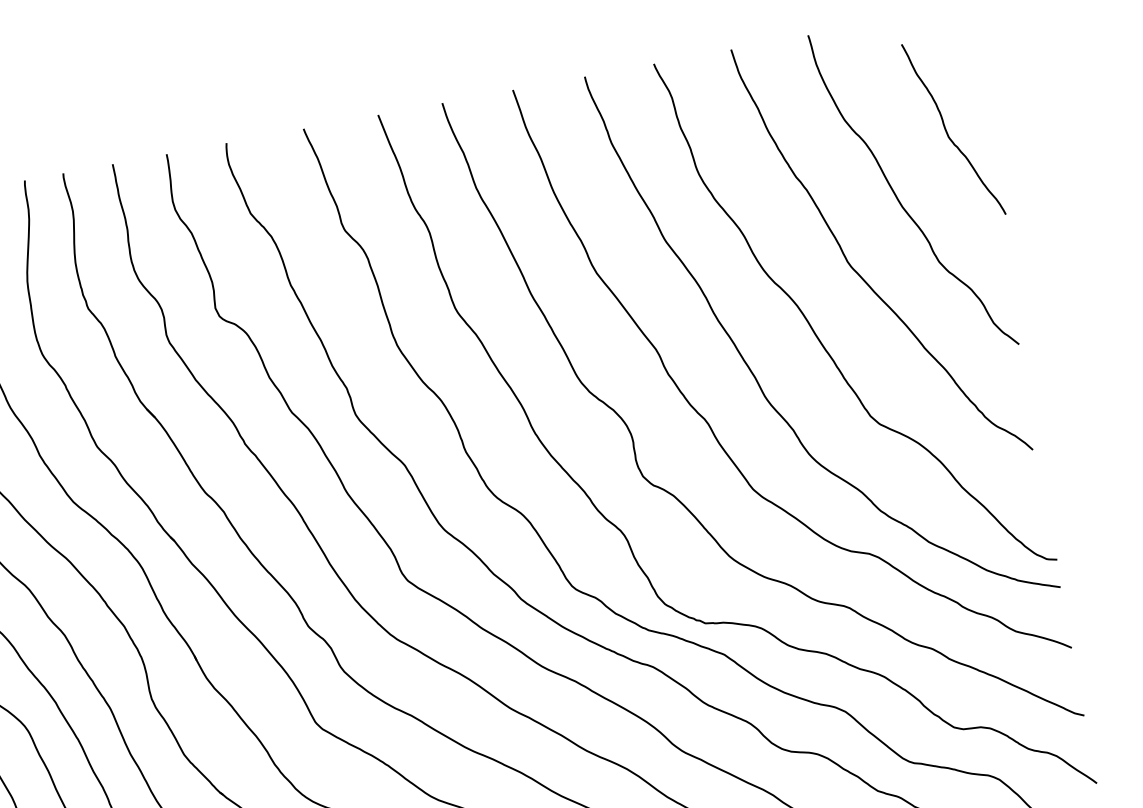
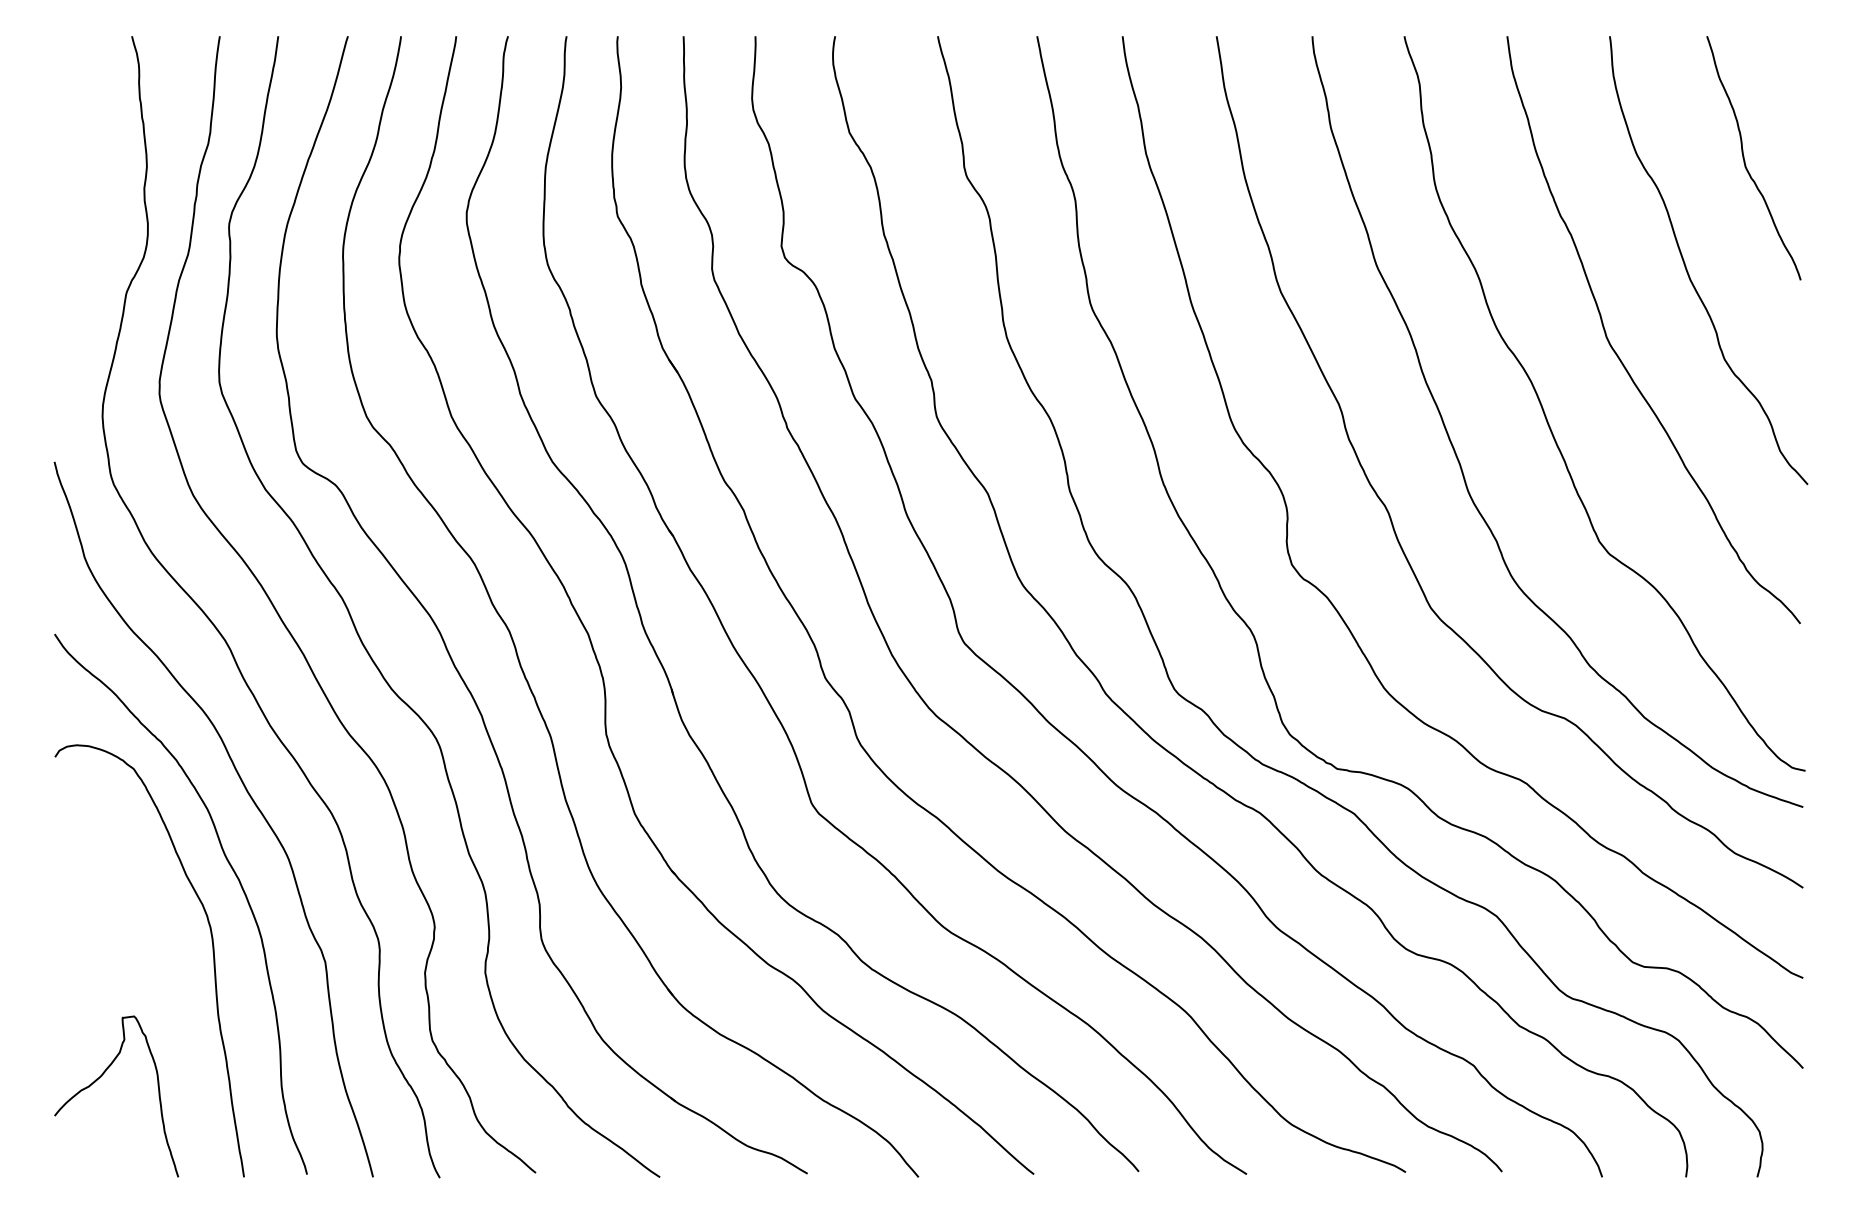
curve: (947, 132) -> (1745, 160), moved

